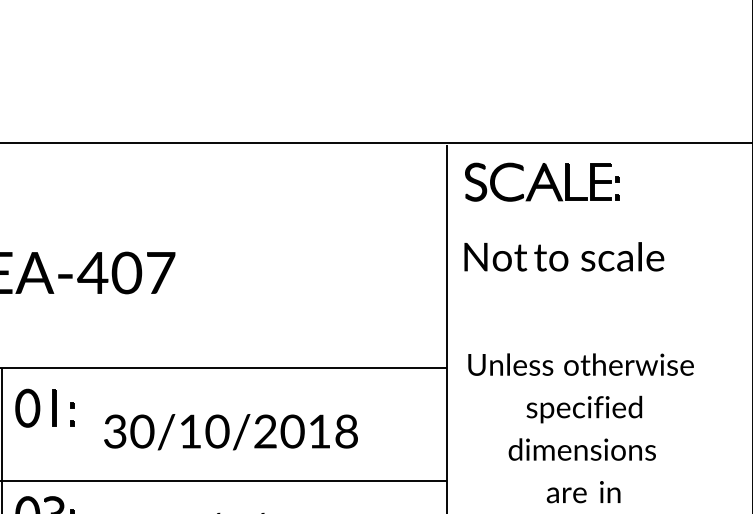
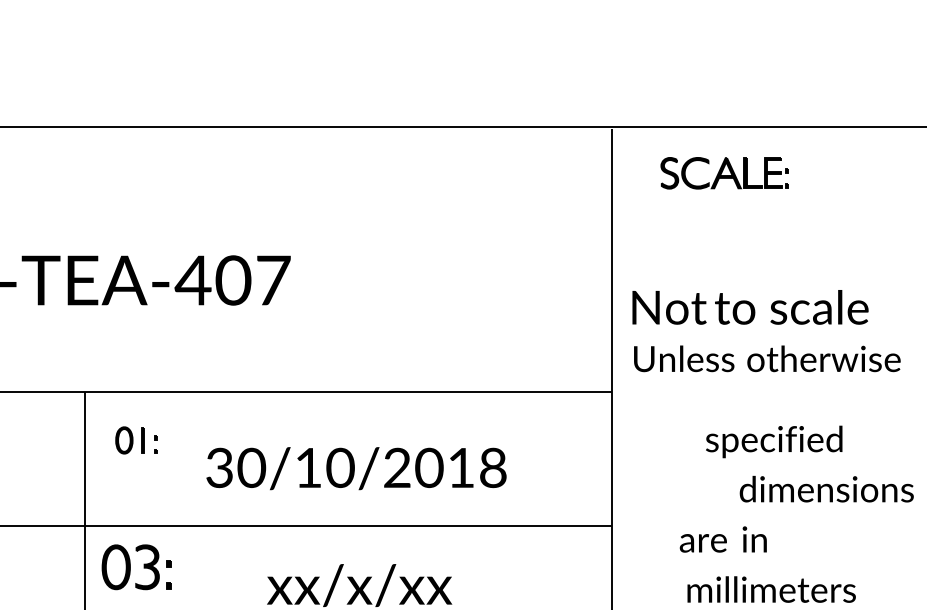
part: (542, 182) -> (724, 173), size x0.7
text: (564, 256) -> (750, 307), moved
text: (581, 364) -> (767, 358), moved
part: (44, 408) -> (136, 440), size x0.6
text: (582, 448) -> (826, 488), moved
text: (582, 492) -> (722, 539), moved

